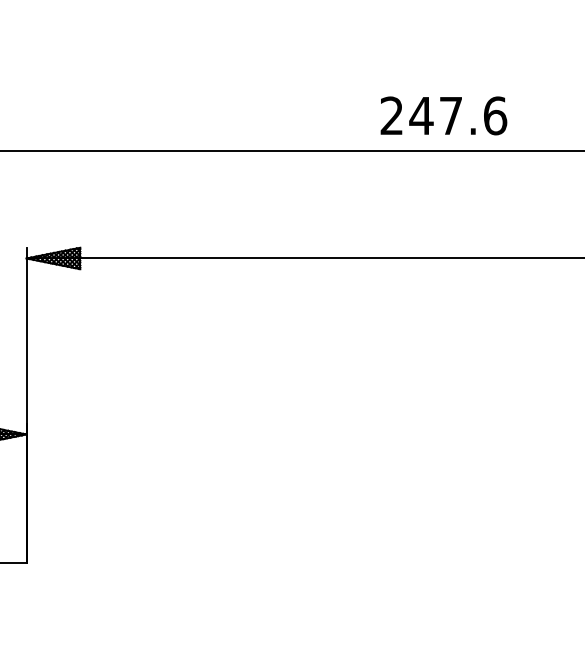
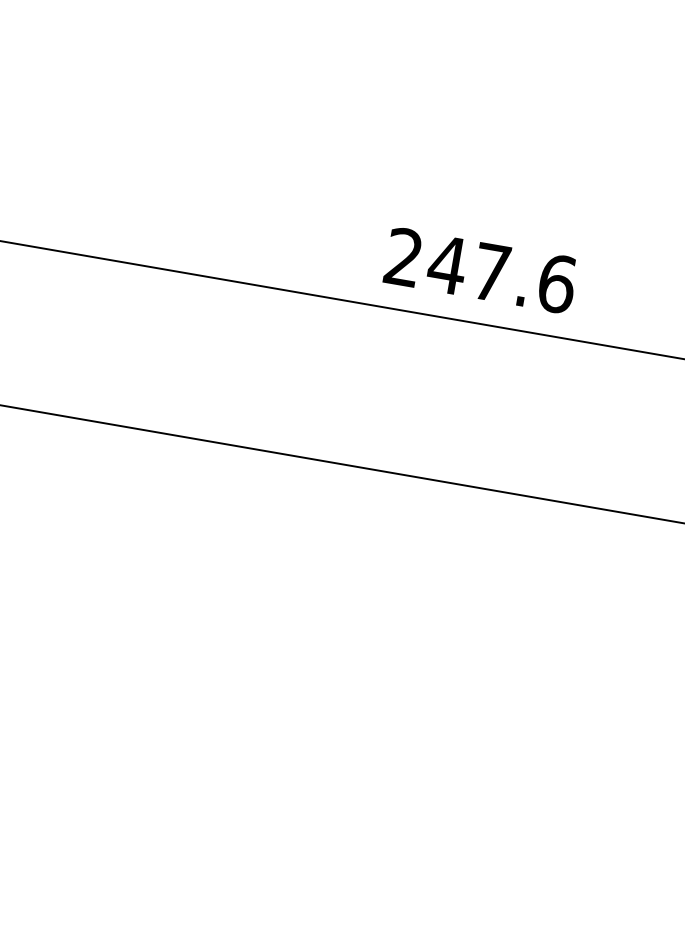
text: (443, 115) -> (480, 270), moved

